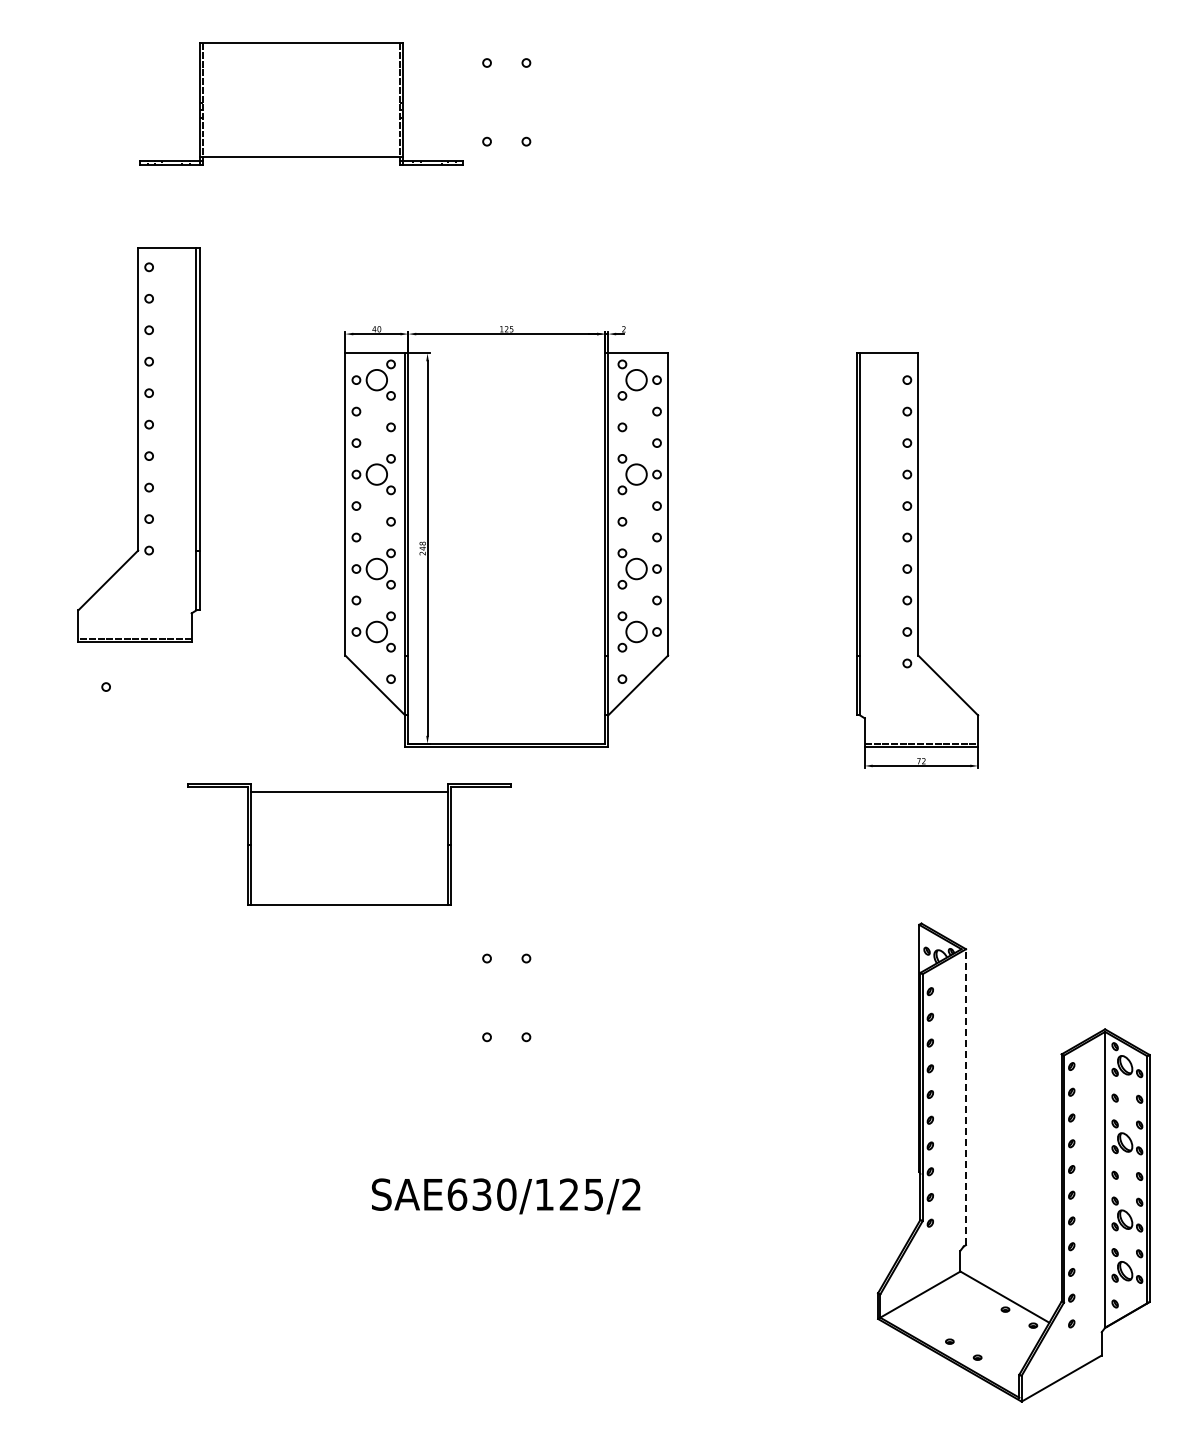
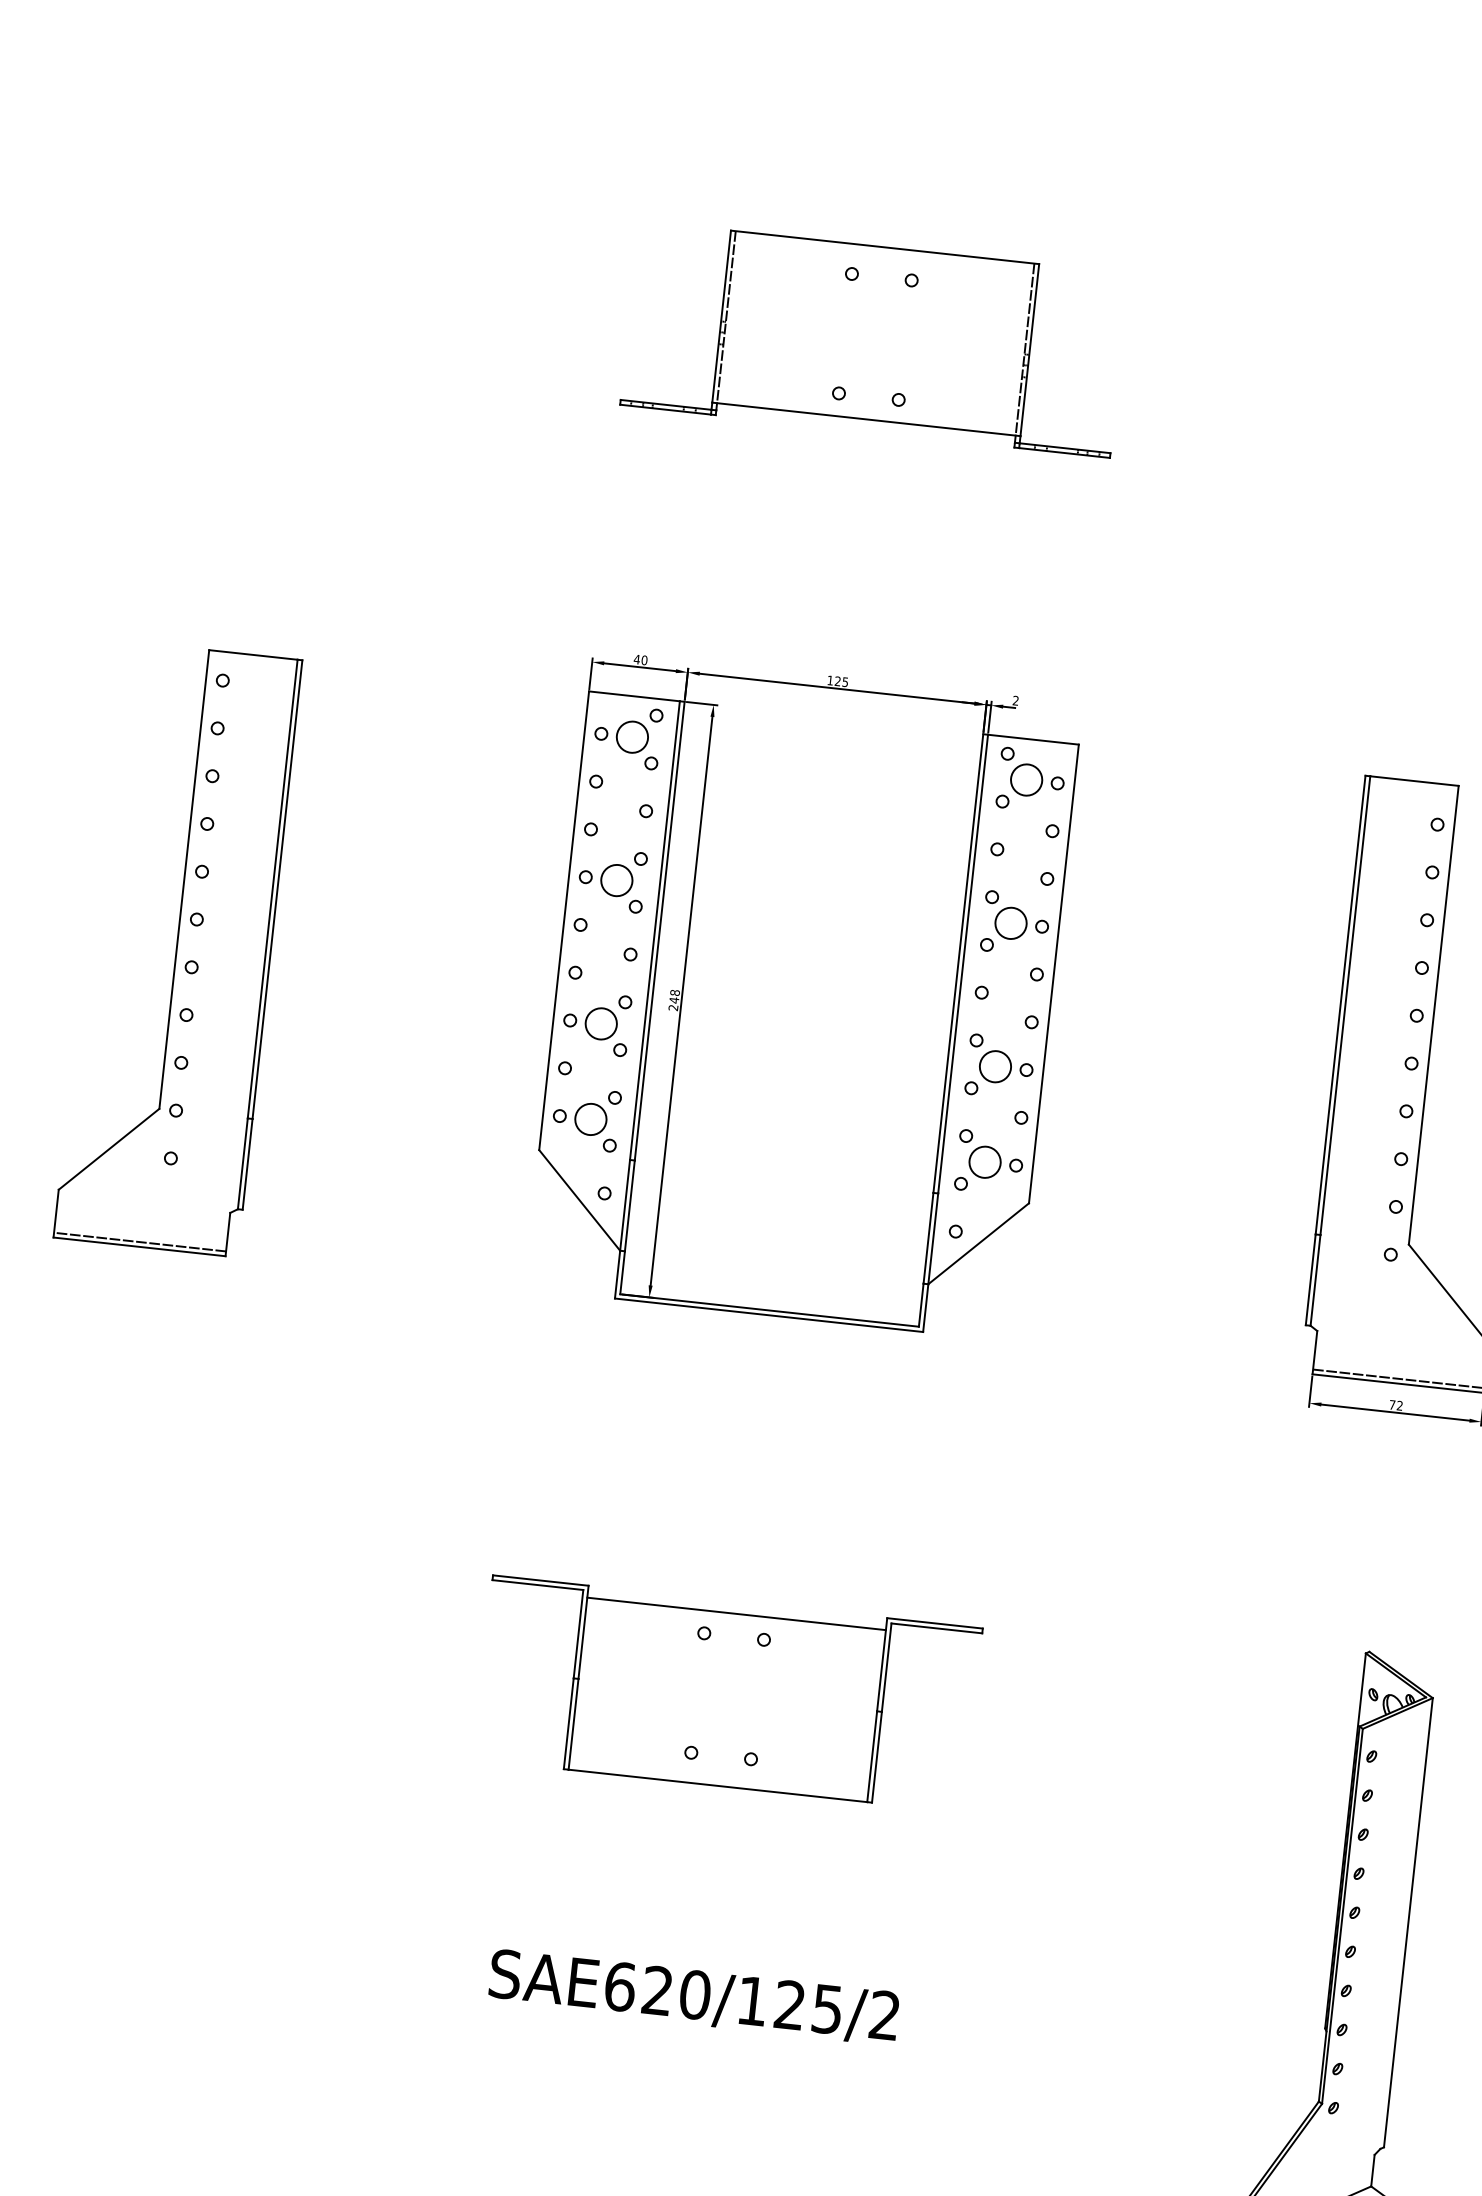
part: (301, 103) -> (874, 338), moved
part: (138, 444) -> (177, 947), moved
part: (349, 844) -> (727, 1694), moved
line: (966, 1097) -> (1409, 1923), dashed -> solid
text: (481, 1194) -> (656, 1990), SAE630/125/2 -> SAE620/125/2

